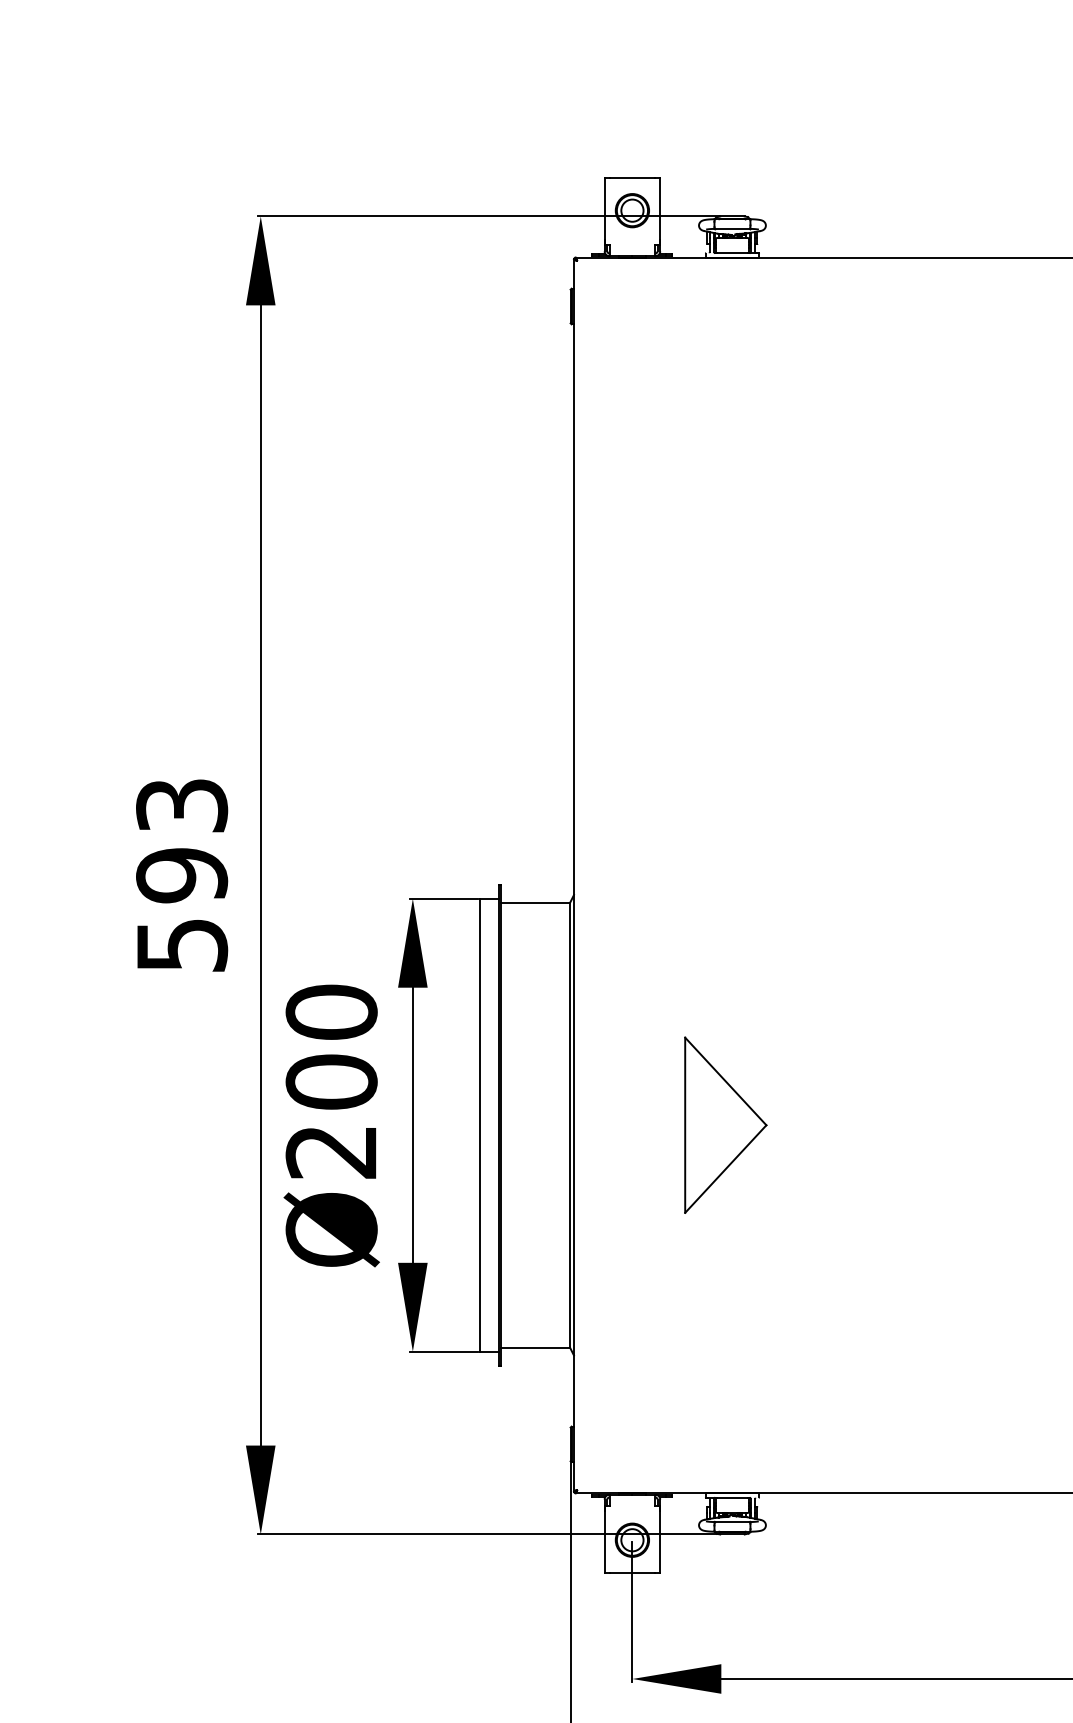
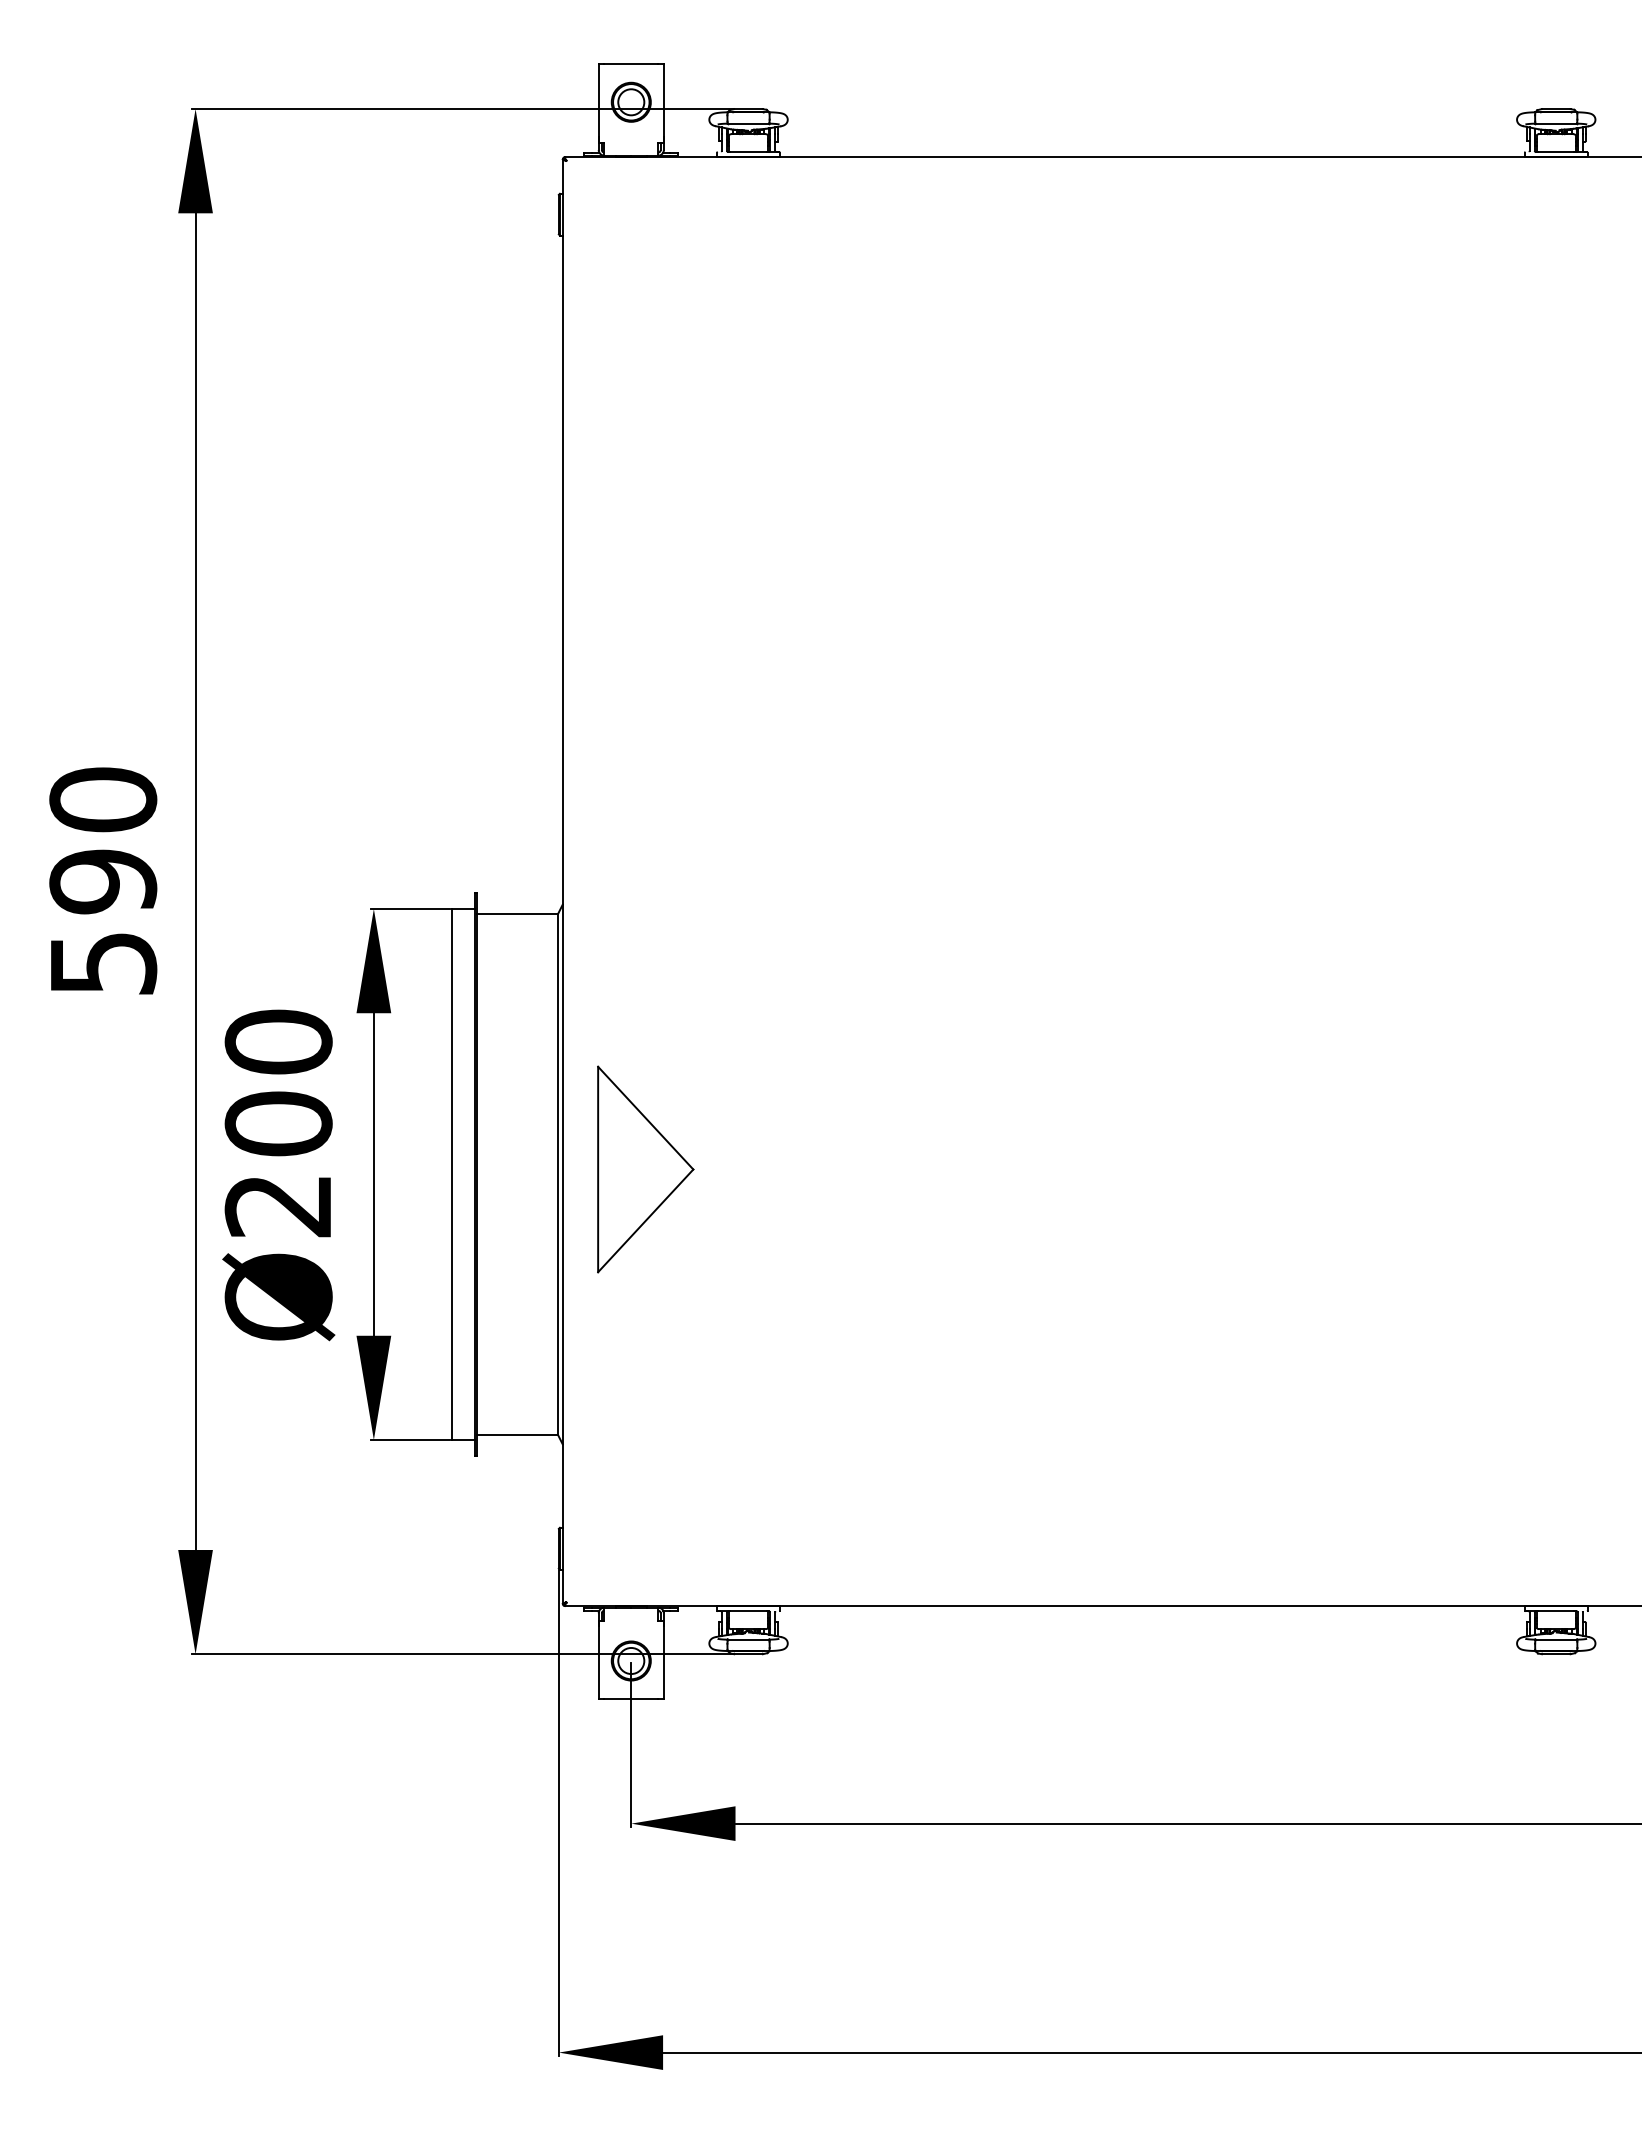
text: (182, 805) -> (103, 799), 593 -> 590
part: (725, 1125) -> (645, 1169), moved

